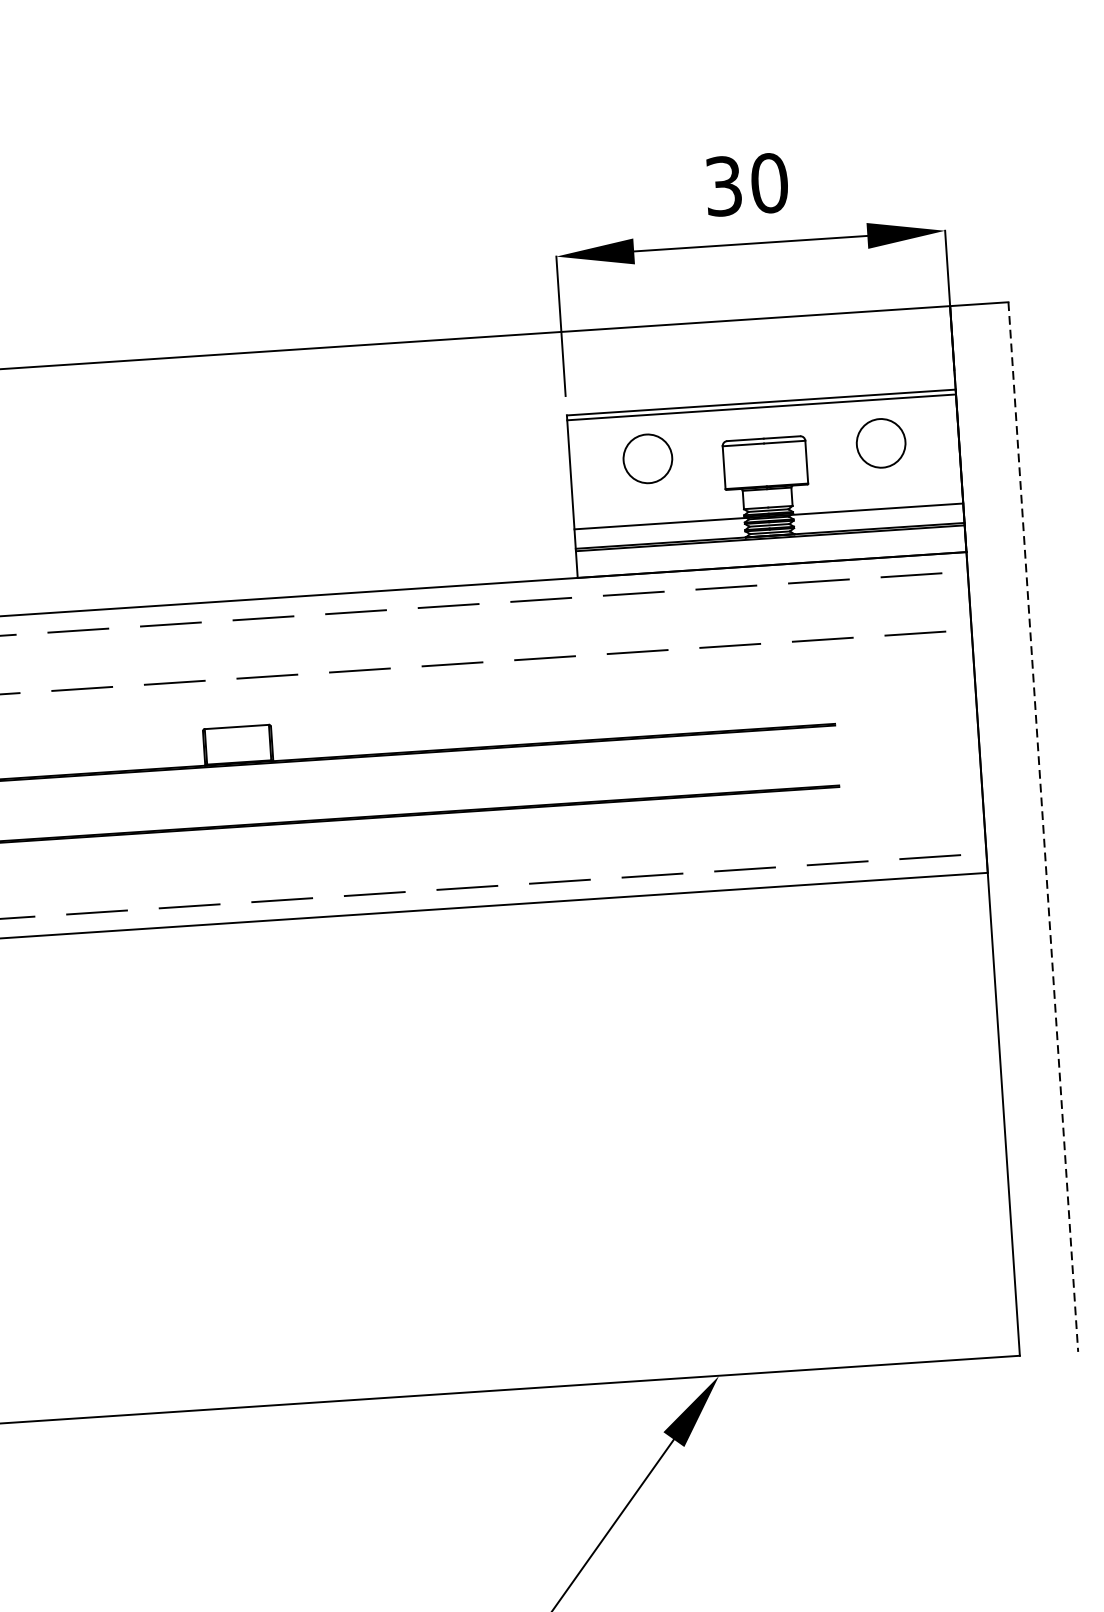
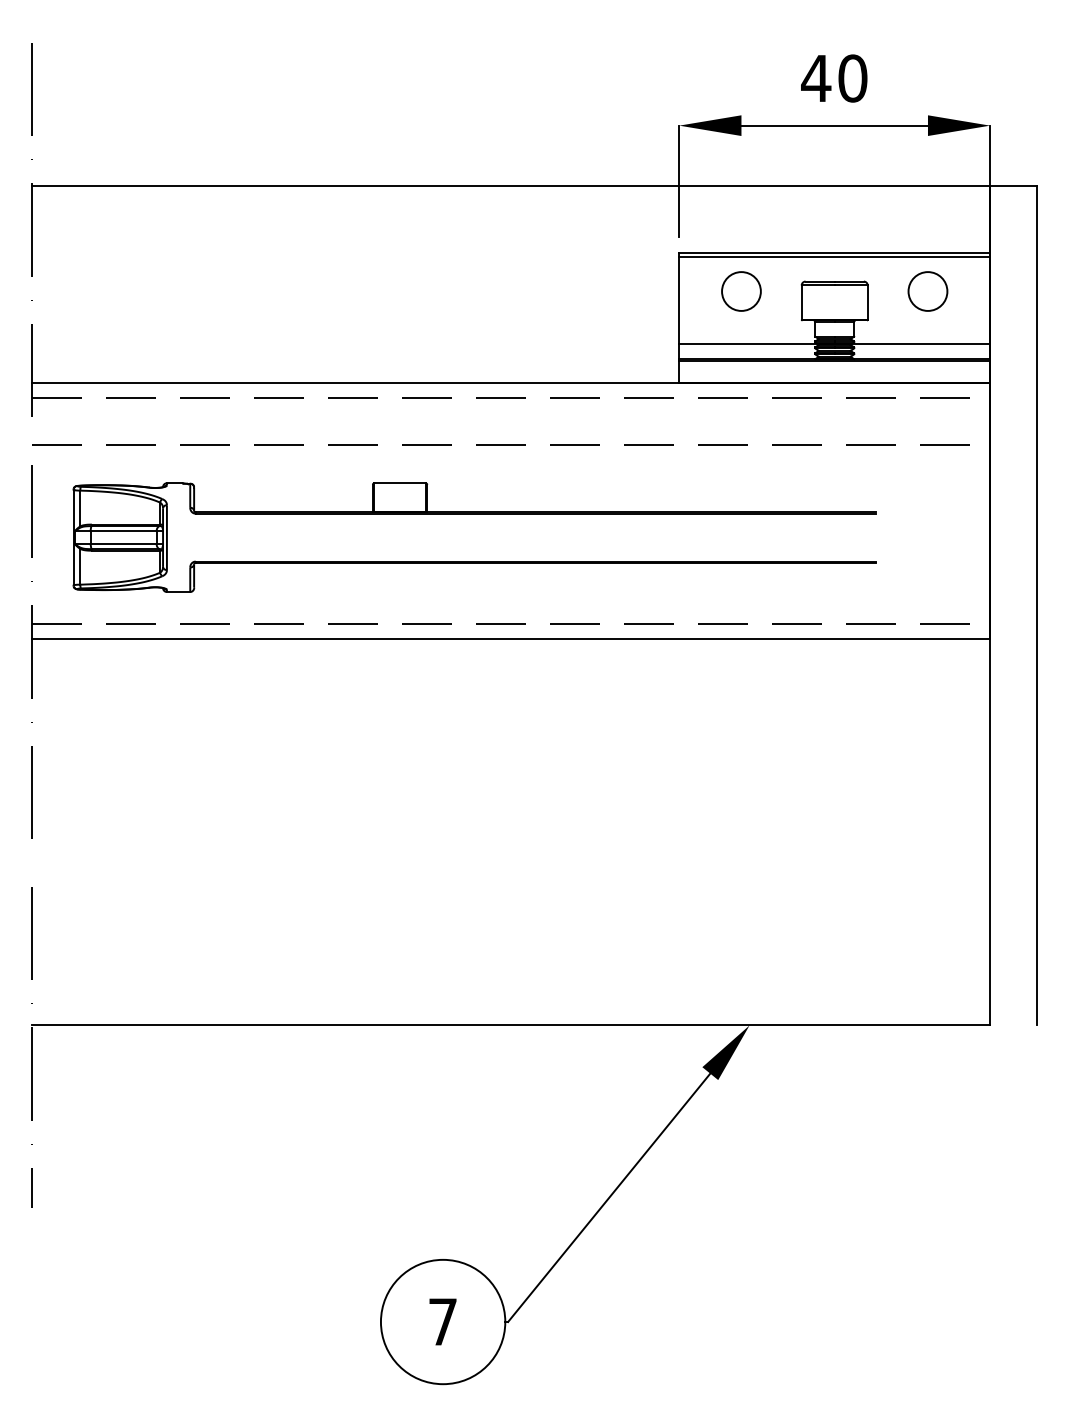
text: (724, 186) -> (816, 78), 30 -> 40
line: (1042, 827) -> (1036, 605), dashed -> solid

